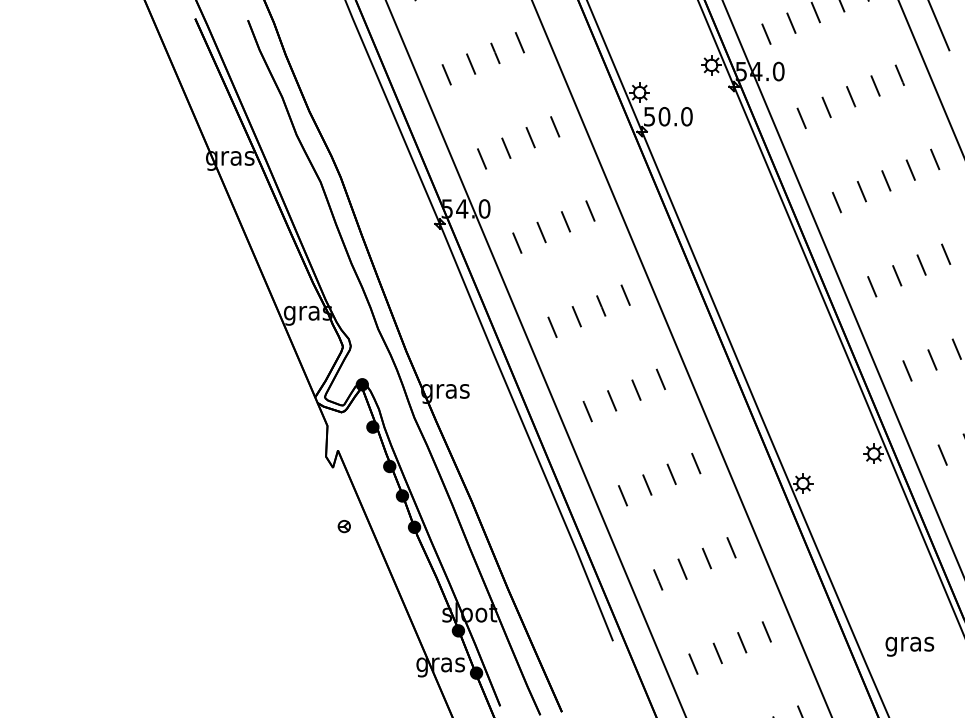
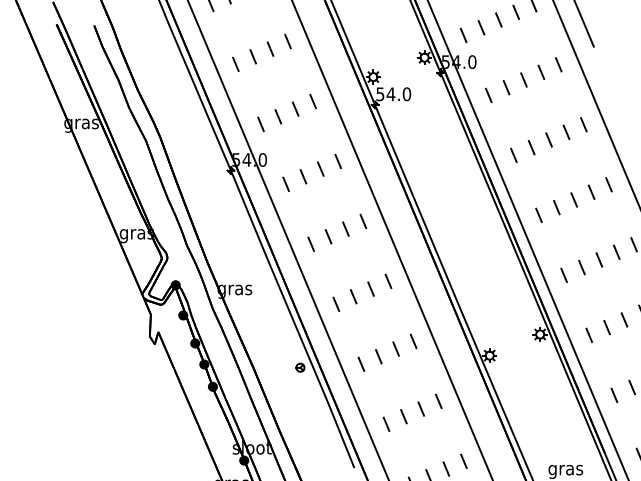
text: (664, 116) -> (391, 94), 50.0 -> 54.0
part: (343, 526) -> (299, 367), moved

